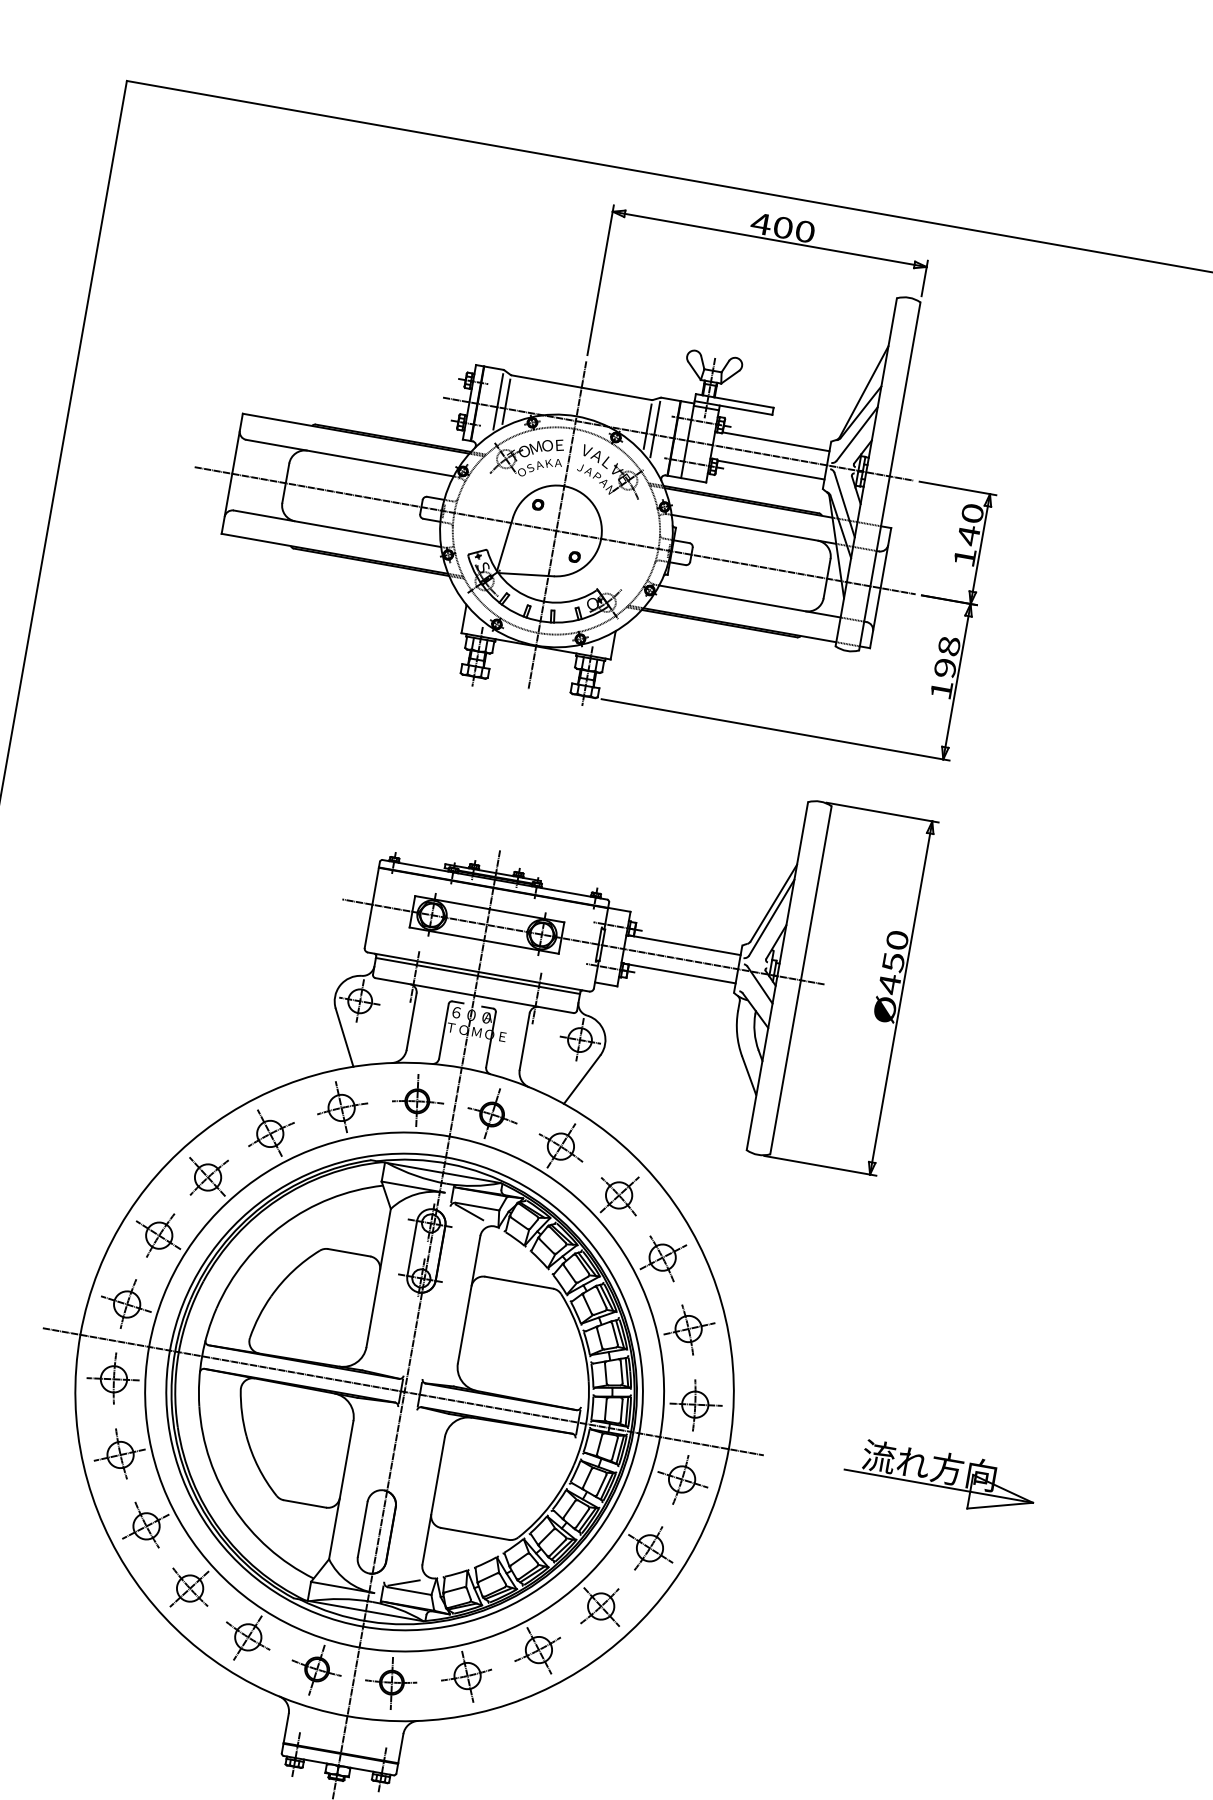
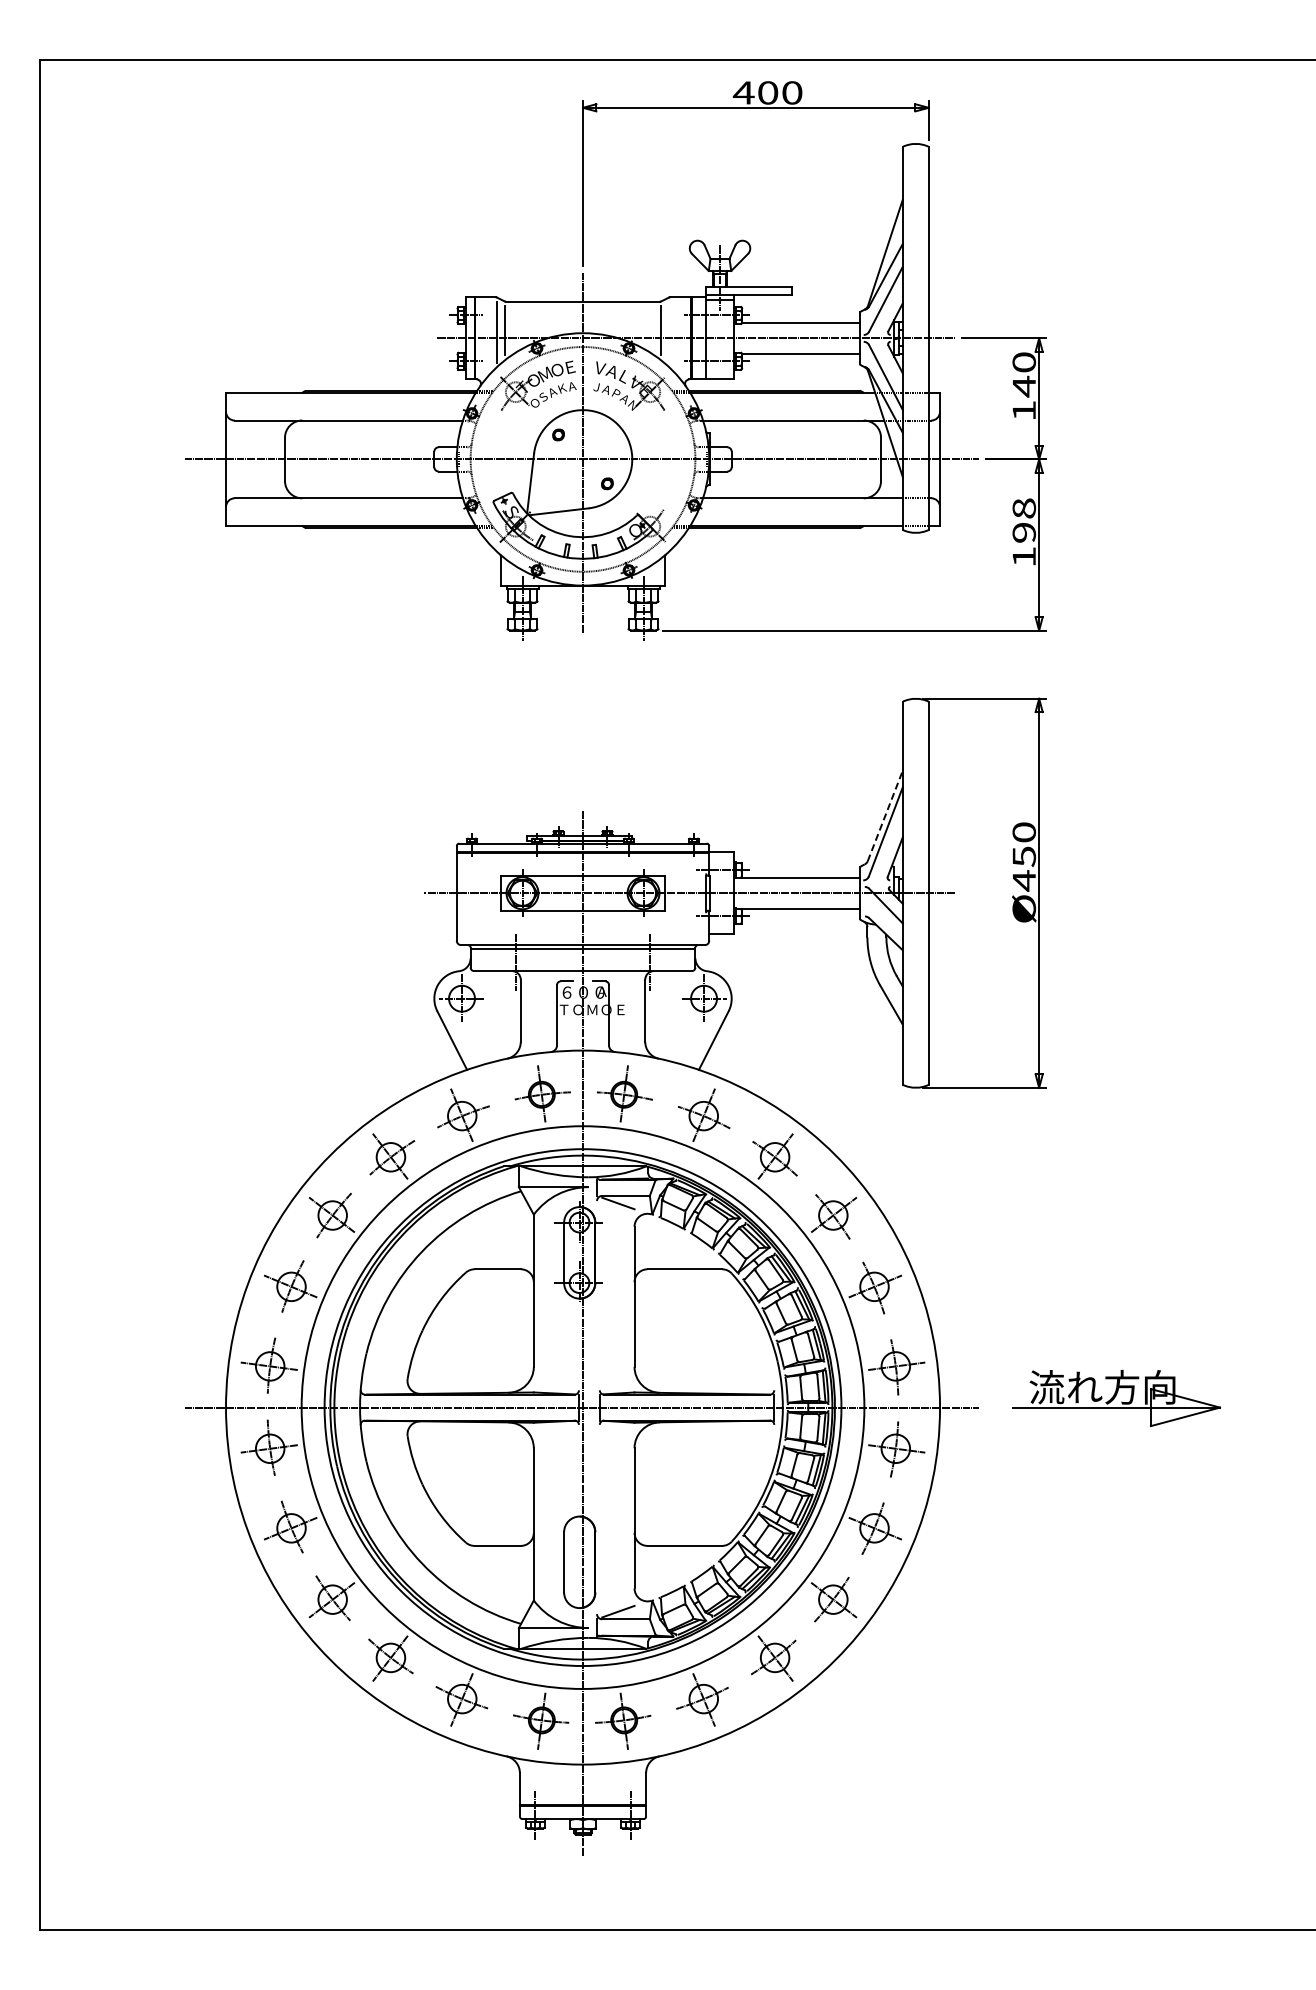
line: (655, 429) -> (669, 332), removed
line: (774, 902) -> (885, 815), solid -> dashed
part: (940, 1477) -> (1116, 1398), moved

